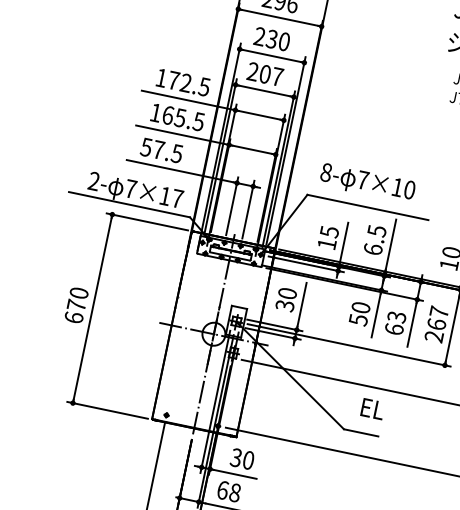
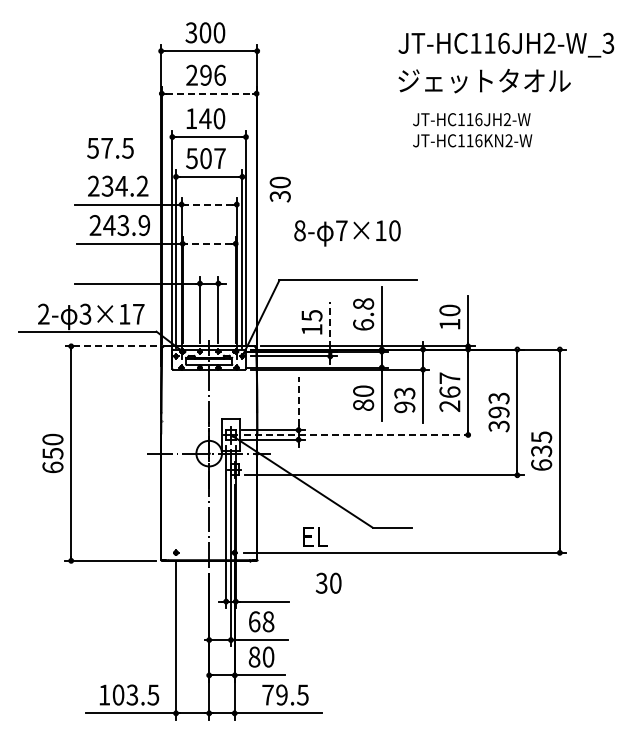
line: (280, 17) -> (209, 93), solid -> dashed
text: (266, 37) -> (198, 118), 230 -> 140
text: (252, 71) -> (191, 158), 207 -> 507
text: (183, 81) -> (118, 185), 172.5 -> 234.2
line: (259, 115) -> (209, 204), solid -> dashed
text: (176, 117) -> (119, 225), 165.5 -> 243.9
line: (252, 149) -> (209, 243), solid -> dashed
text: (161, 150) -> (110, 148), moved
text: (367, 183) -> (347, 233), moved
text: (130, 188) -> (85, 313), 7×17 -> 3×17
line: (146, 221) -> (110, 346), solid -> dashed
text: (376, 231) -> (363, 304), 6.5 -> 6.8
line: (344, 243) -> (330, 324), solid -> dashed
text: (285, 299) -> (279, 189), moved
line: (301, 304) -> (298, 401), solid -> dashed
text: (76, 305) -> (52, 453), 670 -> 650
text: (358, 320) -> (363, 405), 50 -> 80
text: (394, 329) -> (404, 407), 63 -> 93
line: (349, 345) -> (359, 434), solid -> dashed
text: (372, 408) -> (315, 536), moved
text: (242, 458) -> (328, 582), moved

